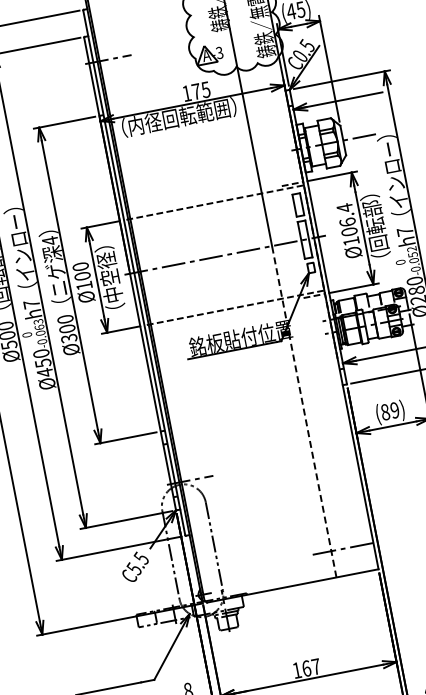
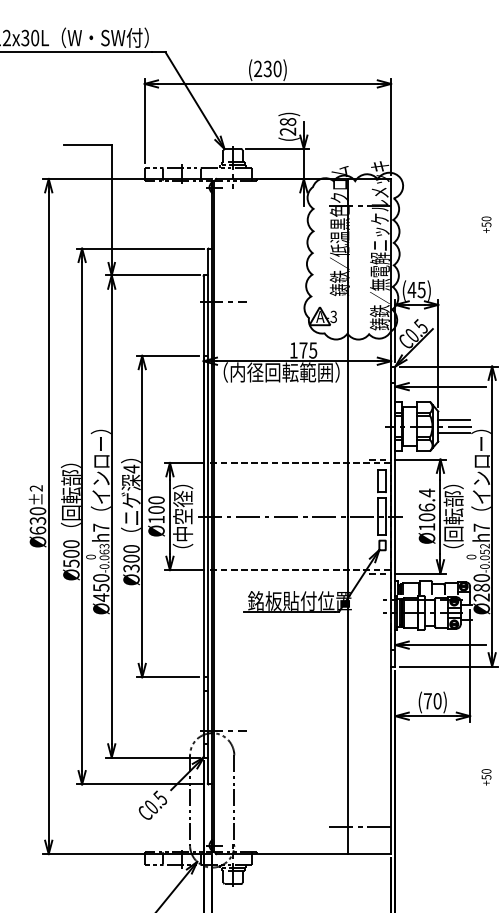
line: (356, 130) -> (453, 419), added
line: (359, 144) -> (453, 433), added
line: (304, 411) -> (348, 685), dashed -> solid
text: (390, 411) -> (432, 701), (89) -> (70)
text: (133, 568) -> (150, 806), C5.5 -> C0.5

